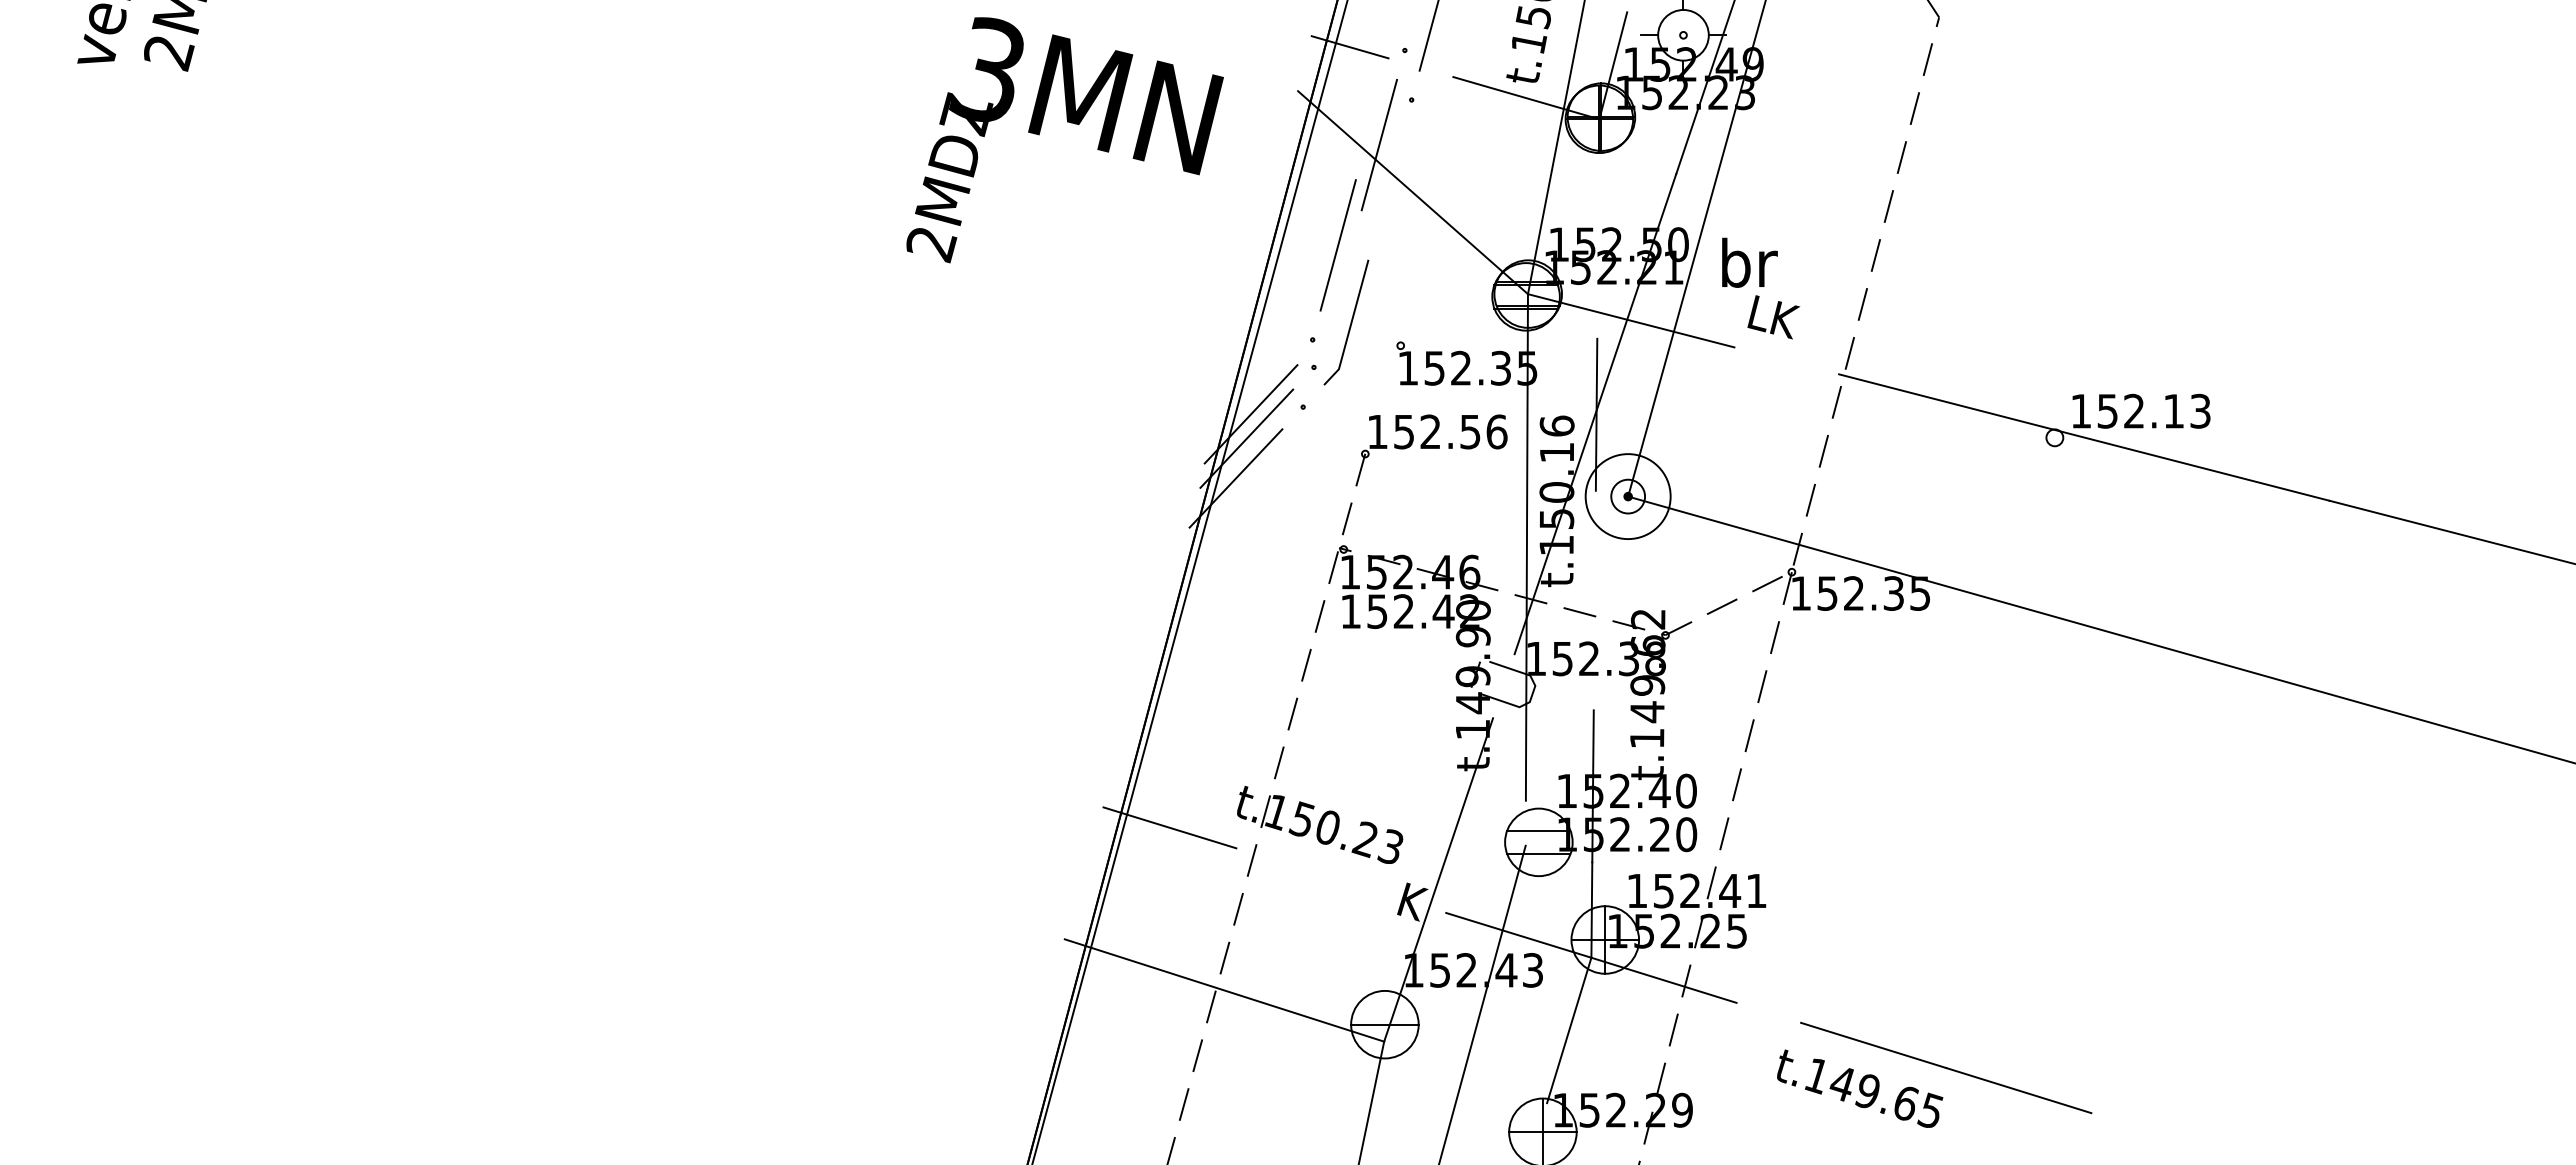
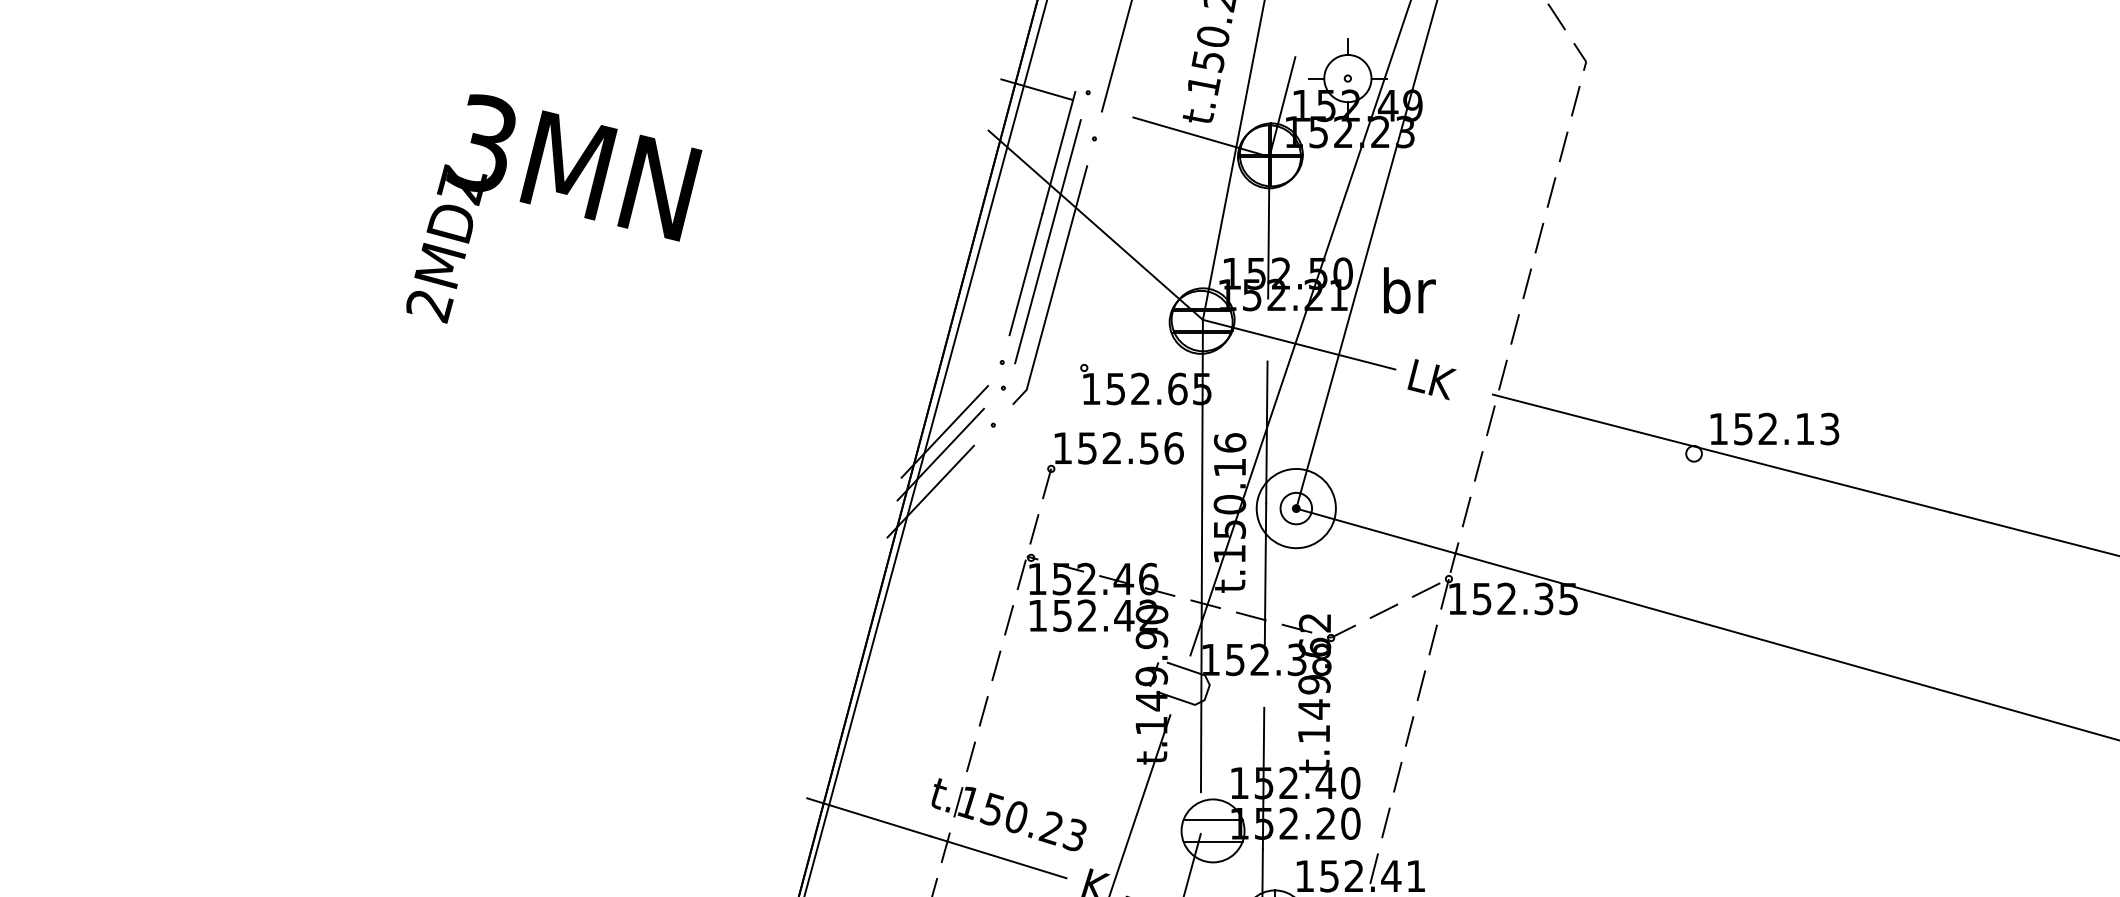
line: (1373, 114) -> (1058, 152), added
text: (1064, 140) -> (553, 209), moved
line: (1385, 194) -> (1070, 226), added
line: (1598, 195) -> (1268, 227), added
line: (1343, 275) -> (1030, 302), added
text: (1773, 317) -> (1431, 379), moved
text: (1500, 367) -> (1177, 388), 152.35 -> 152.65
line: (1594, 566) -> (1264, 573), added
line: (1308, 870) -> (998, 857), added

